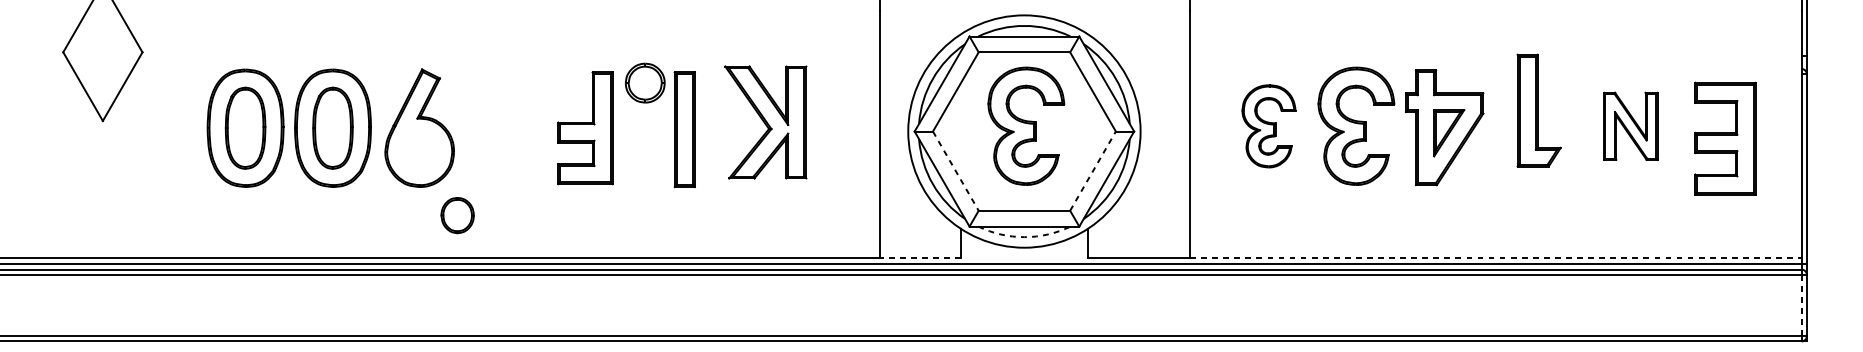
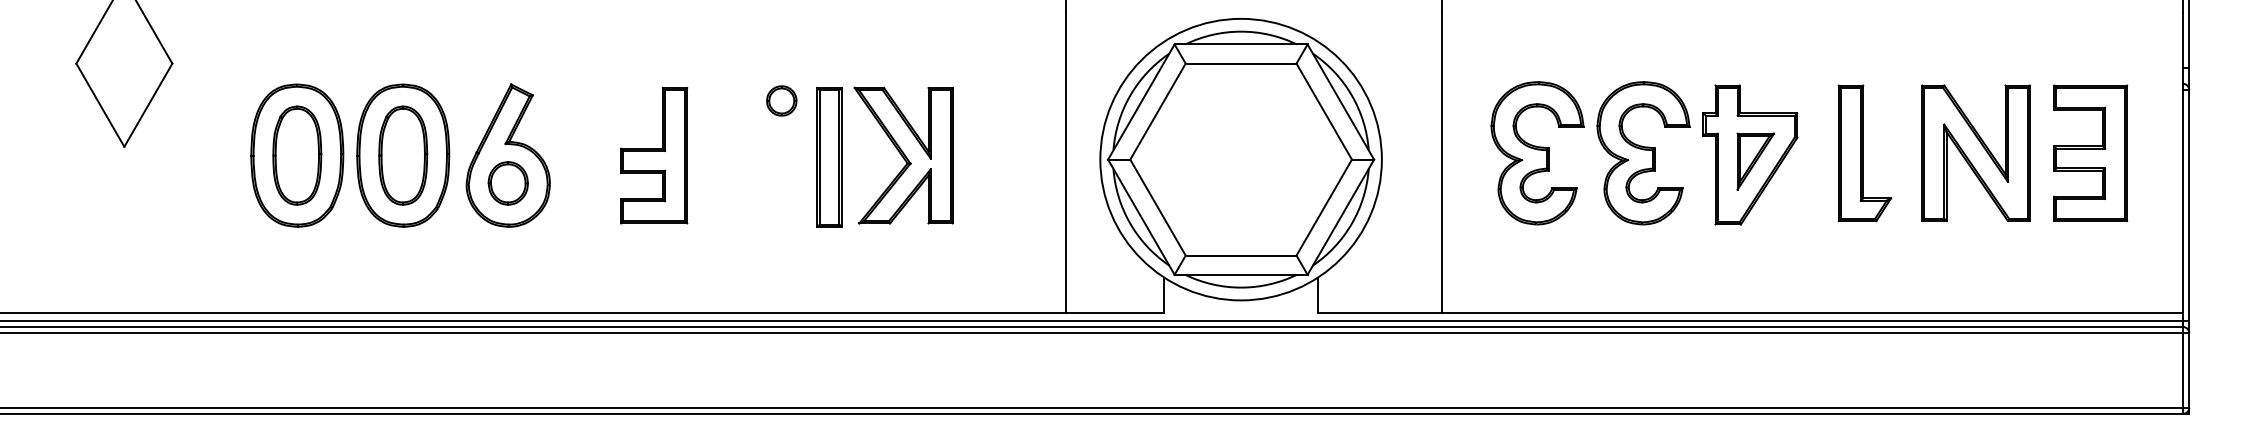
part: (645, 82) -> (781, 100), size x0.62
part: (1538, 110) -> (1864, 153), moved
part: (765, 122) -> (903, 155), moved
part: (1026, 126) -> (1243, 153), removed
part: (1269, 126) -> (1537, 153), size x1.43
part: (1630, 126) -> (1975, 153), size x1.67
part: (585, 128) -> (654, 155), moved
part: (1725, 138) -> (2090, 153), moved
line: (956, 171) -> (1158, 208), dashed -> solid
line: (1093, 171) -> (1324, 207), dashed -> solid
part: (457, 215) -> (507, 183), moved
arc: (1024, 237) -> (1241, 287), dashed -> solid
line: (919, 258) -> (1114, 313), dashed -> solid
line: (1495, 258) -> (1812, 313), dashed -> solid
line: (1801, 304) -> (2182, 369), dashed -> solid

